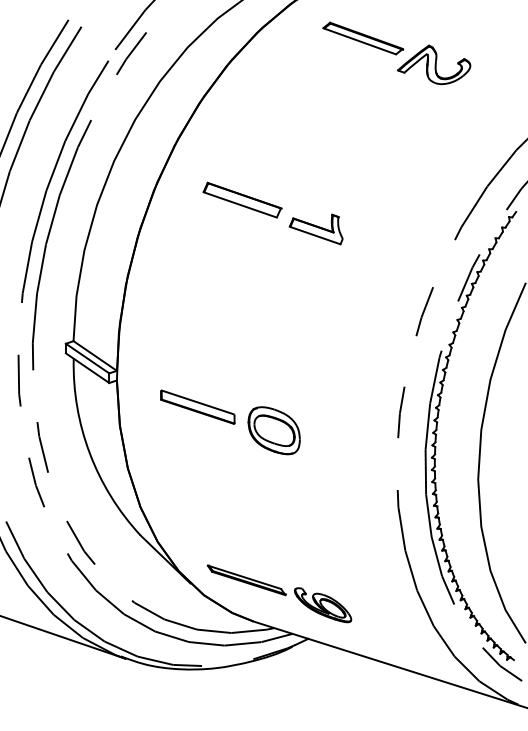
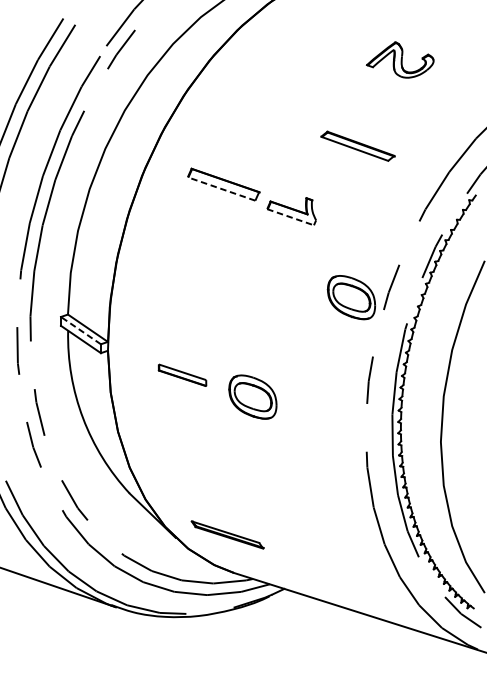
part: (363, 38) -> (358, 146), moved
line: (240, 204) -> (221, 188), solid -> dashed
line: (315, 235) -> (290, 217), solid -> dashed
part: (380, 322) -> (350, 297), added
line: (87, 358) -> (80, 330), solid -> dashed
part: (197, 406) -> (182, 374), size x0.7
part: (323, 605) -> (298, 558), removed

